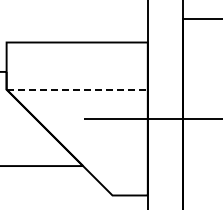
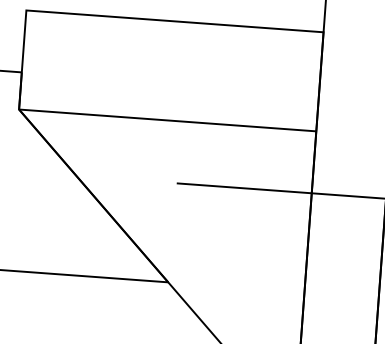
line: (77, 89) -> (168, 120), dashed -> solid

